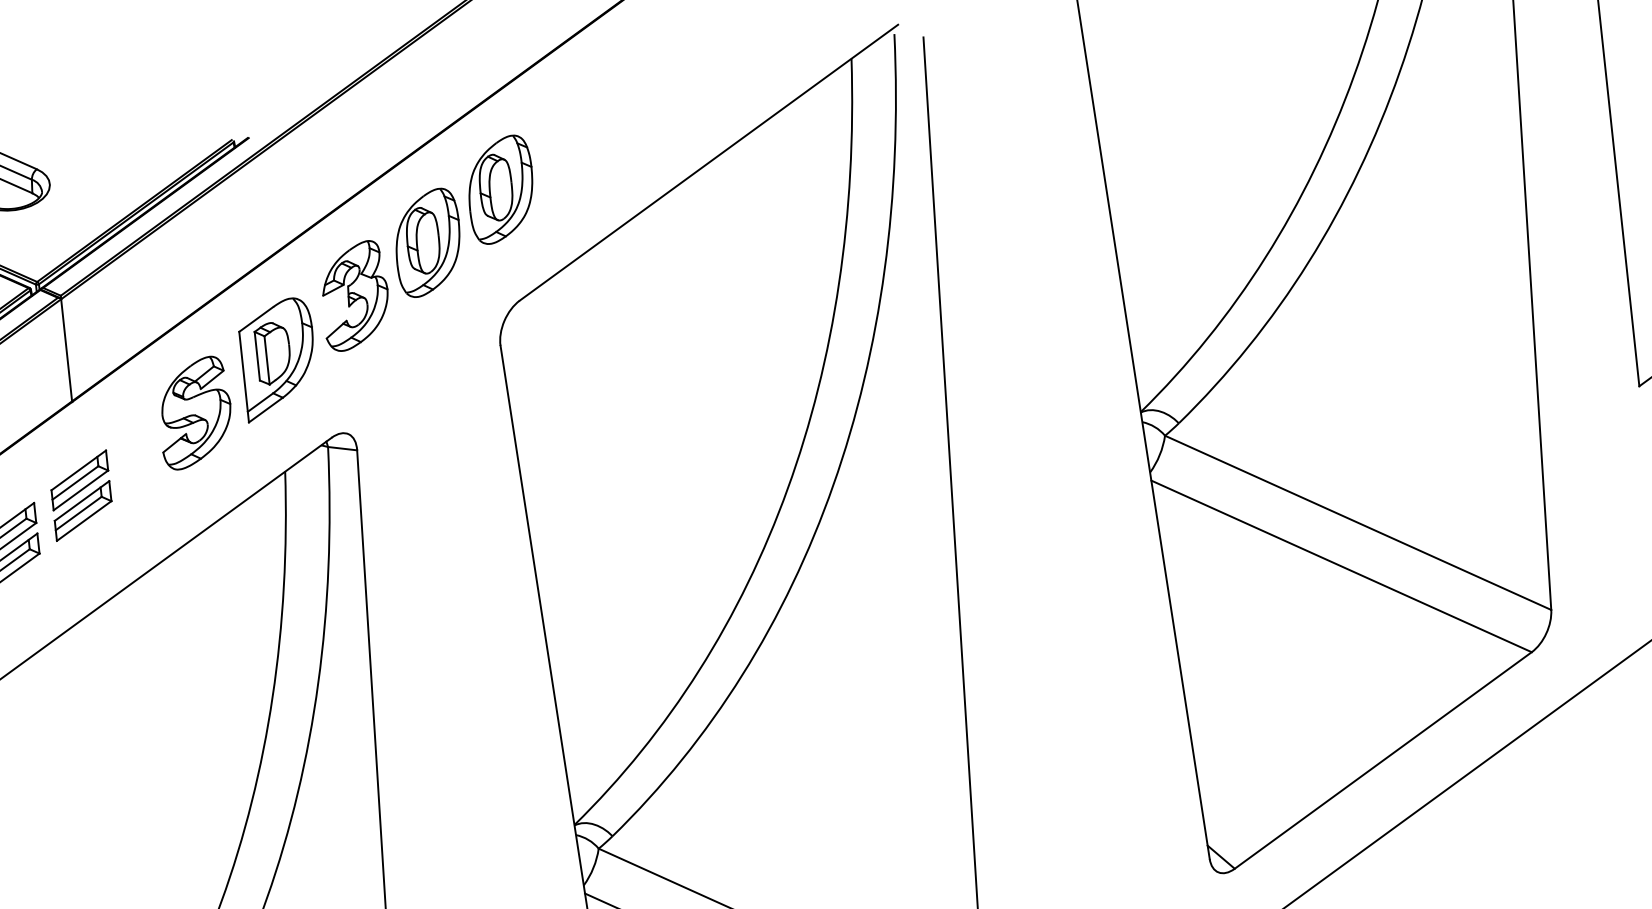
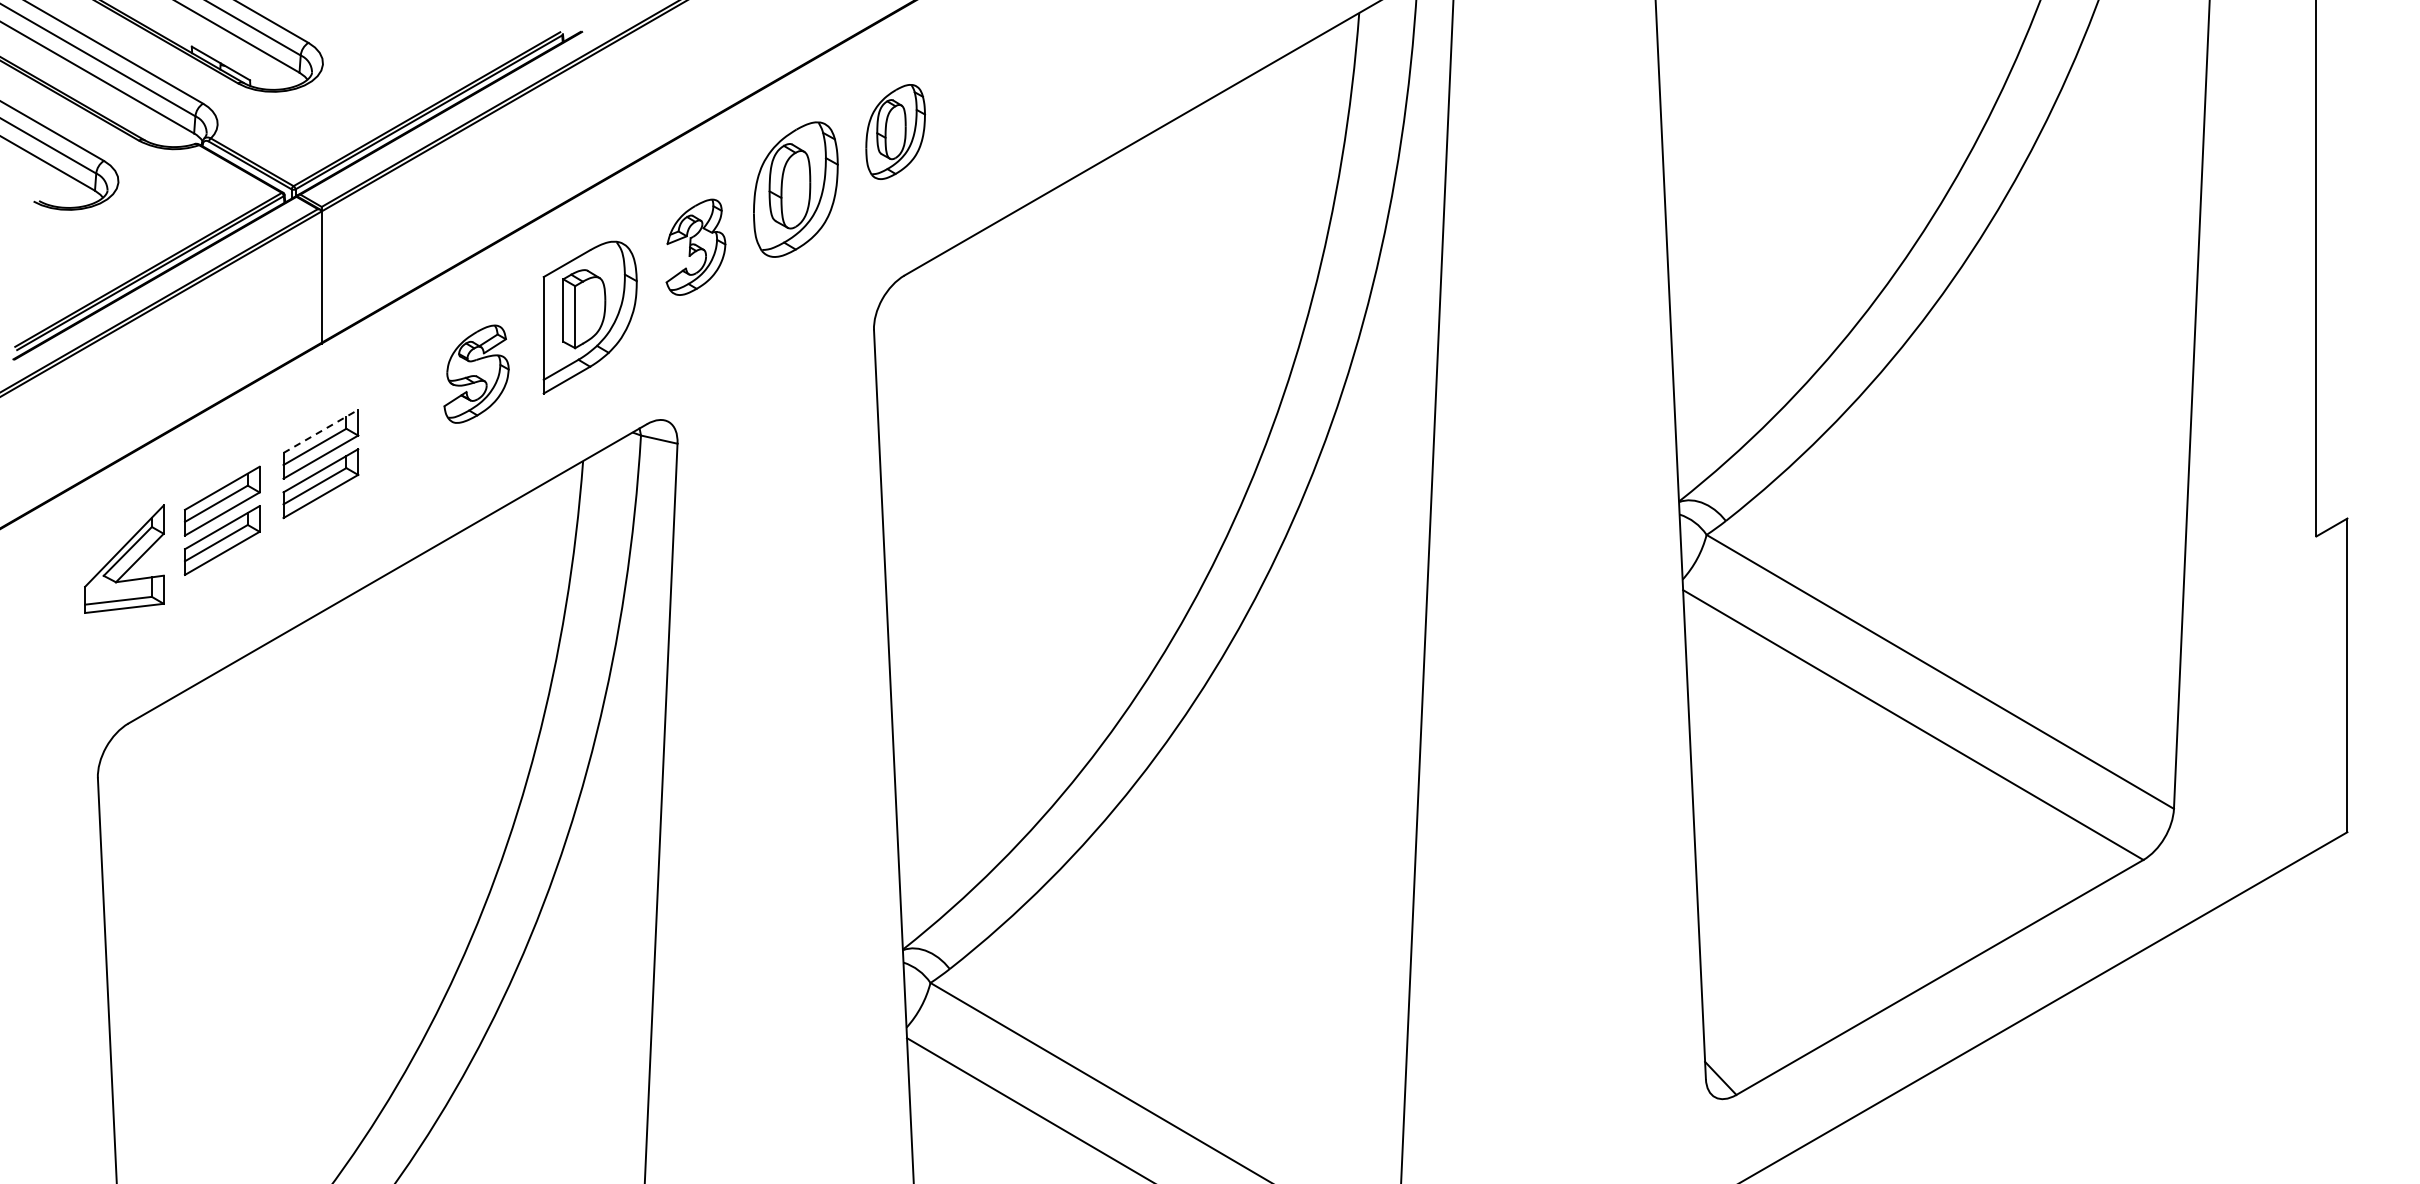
part: (500, 189) -> (895, 131), size x0.7
part: (354, 296) -> (695, 247), size x0.7
part: (194, 412) -> (476, 373), size x0.7
line: (79, 470) -> (321, 431), solid -> dashed

